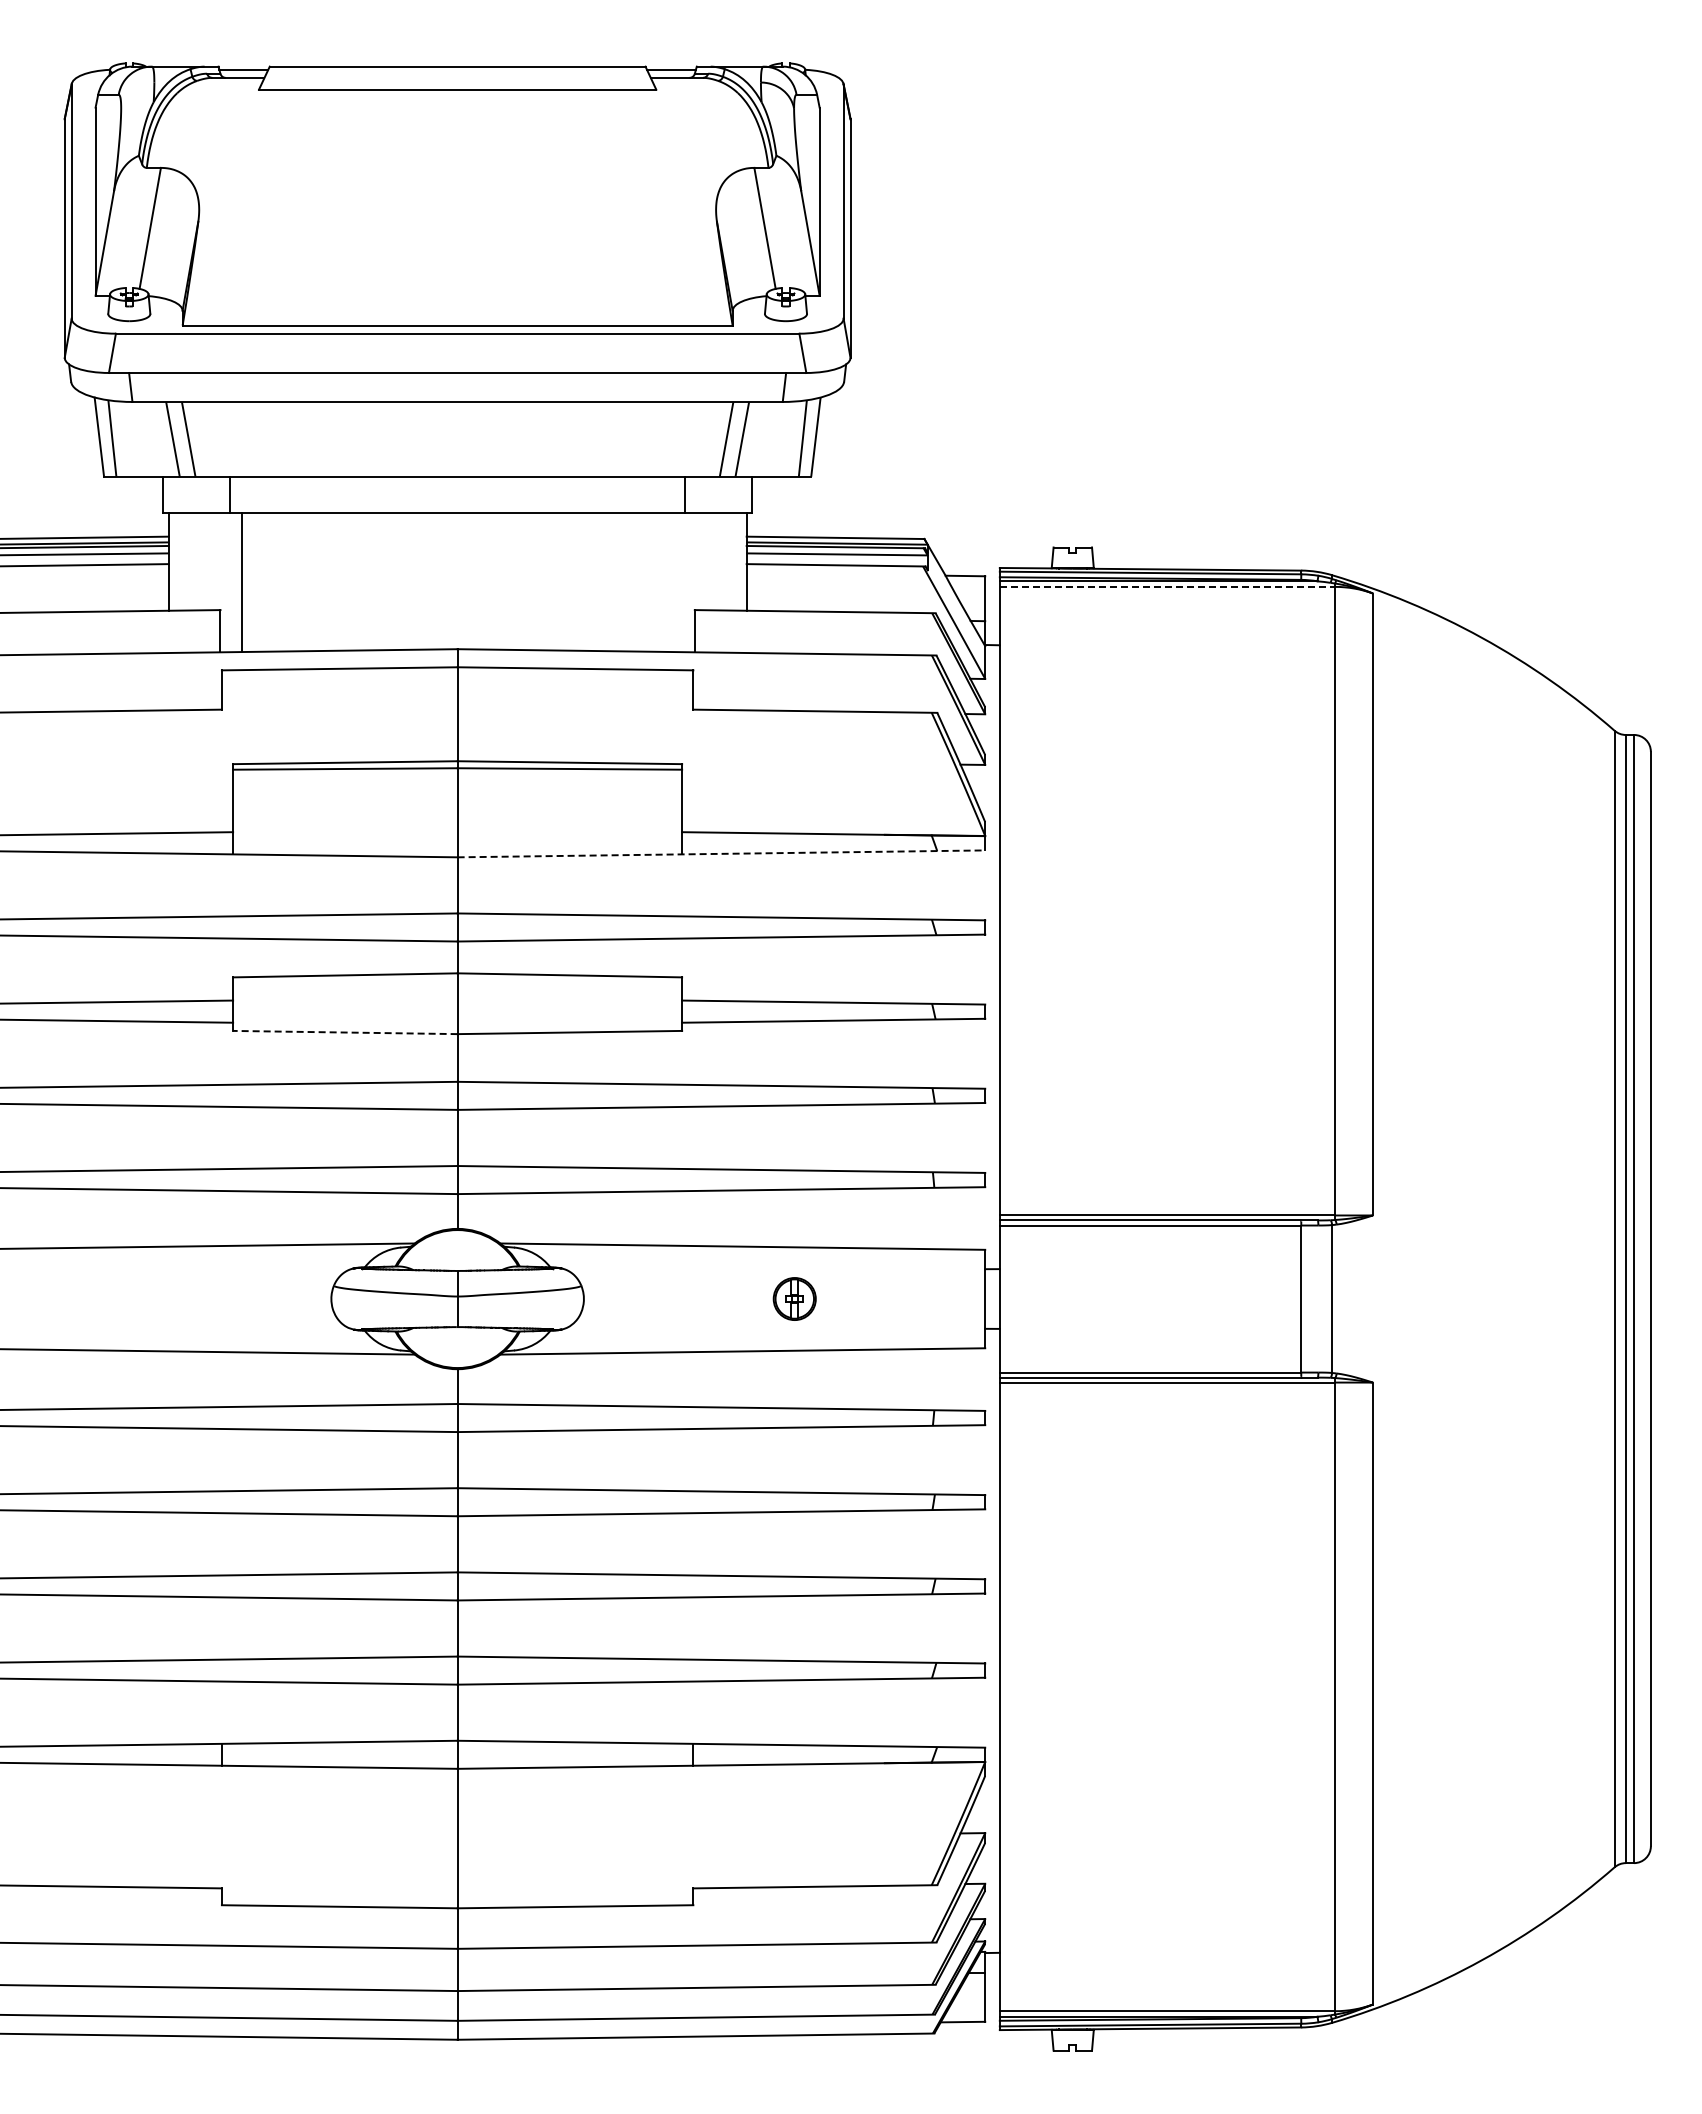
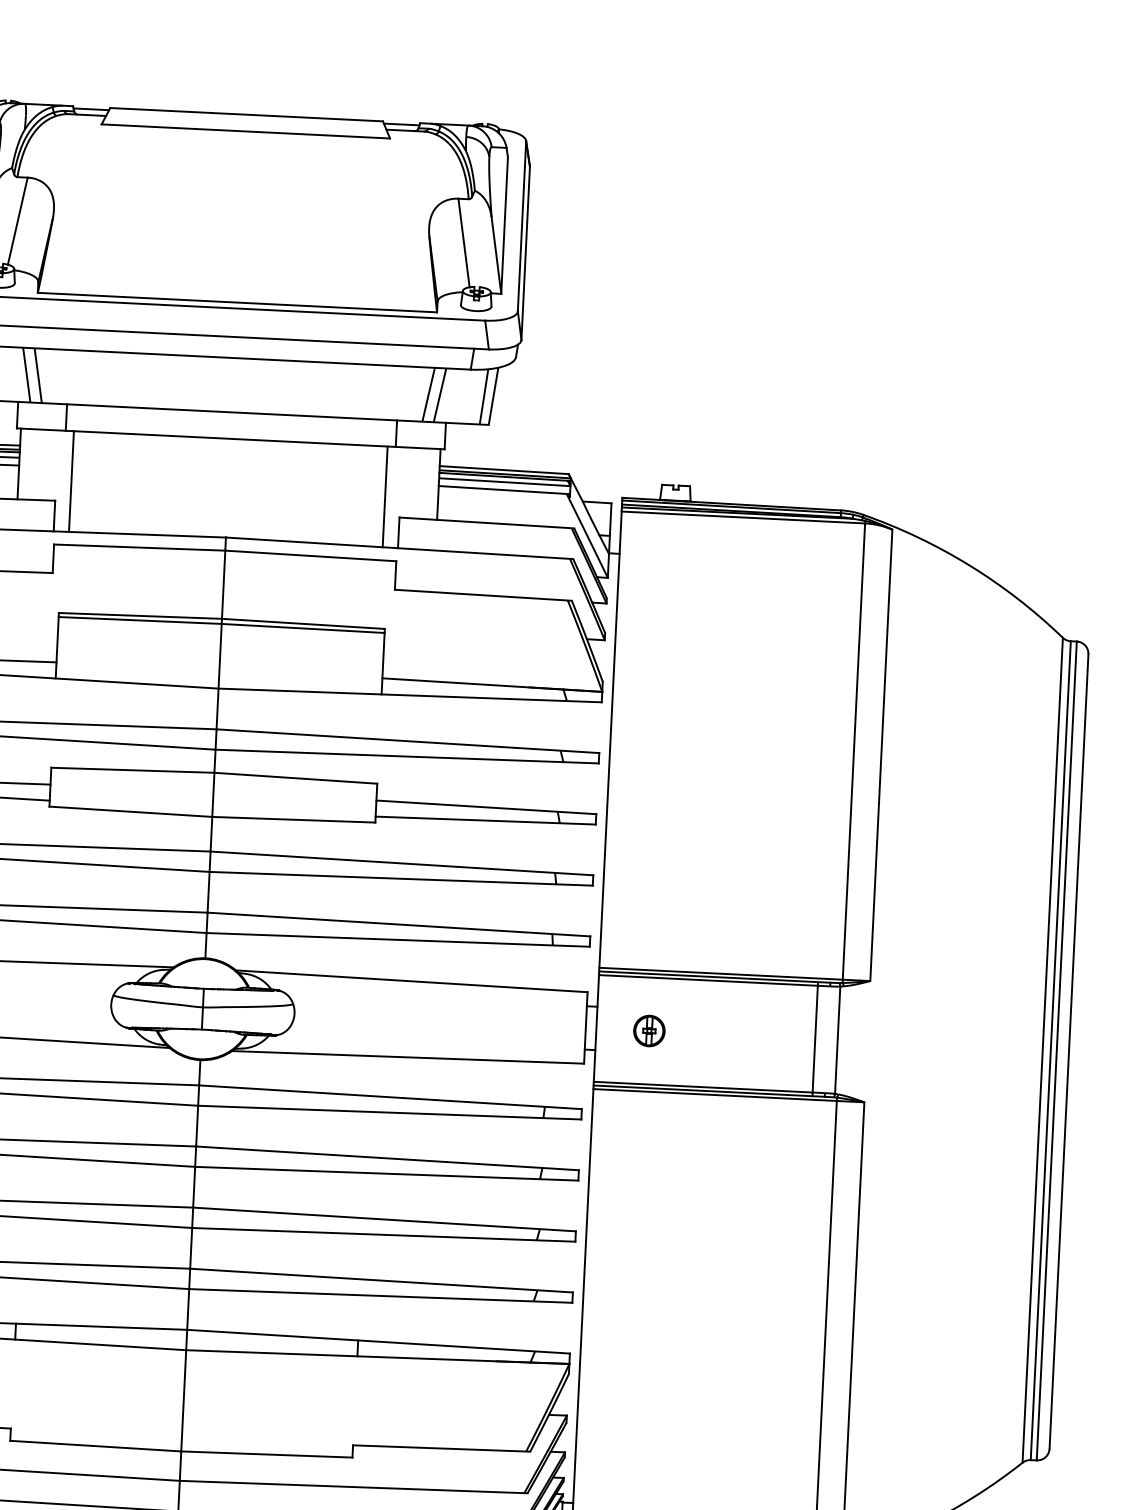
line: (673, 582) -> (385, 496), added
line: (1167, 586) -> (743, 517), dashed -> solid
line: (721, 853) -> (410, 695), dashed -> solid
line: (344, 1032) -> (130, 811), dashed -> solid
part: (794, 1298) -> (649, 1030), moved

